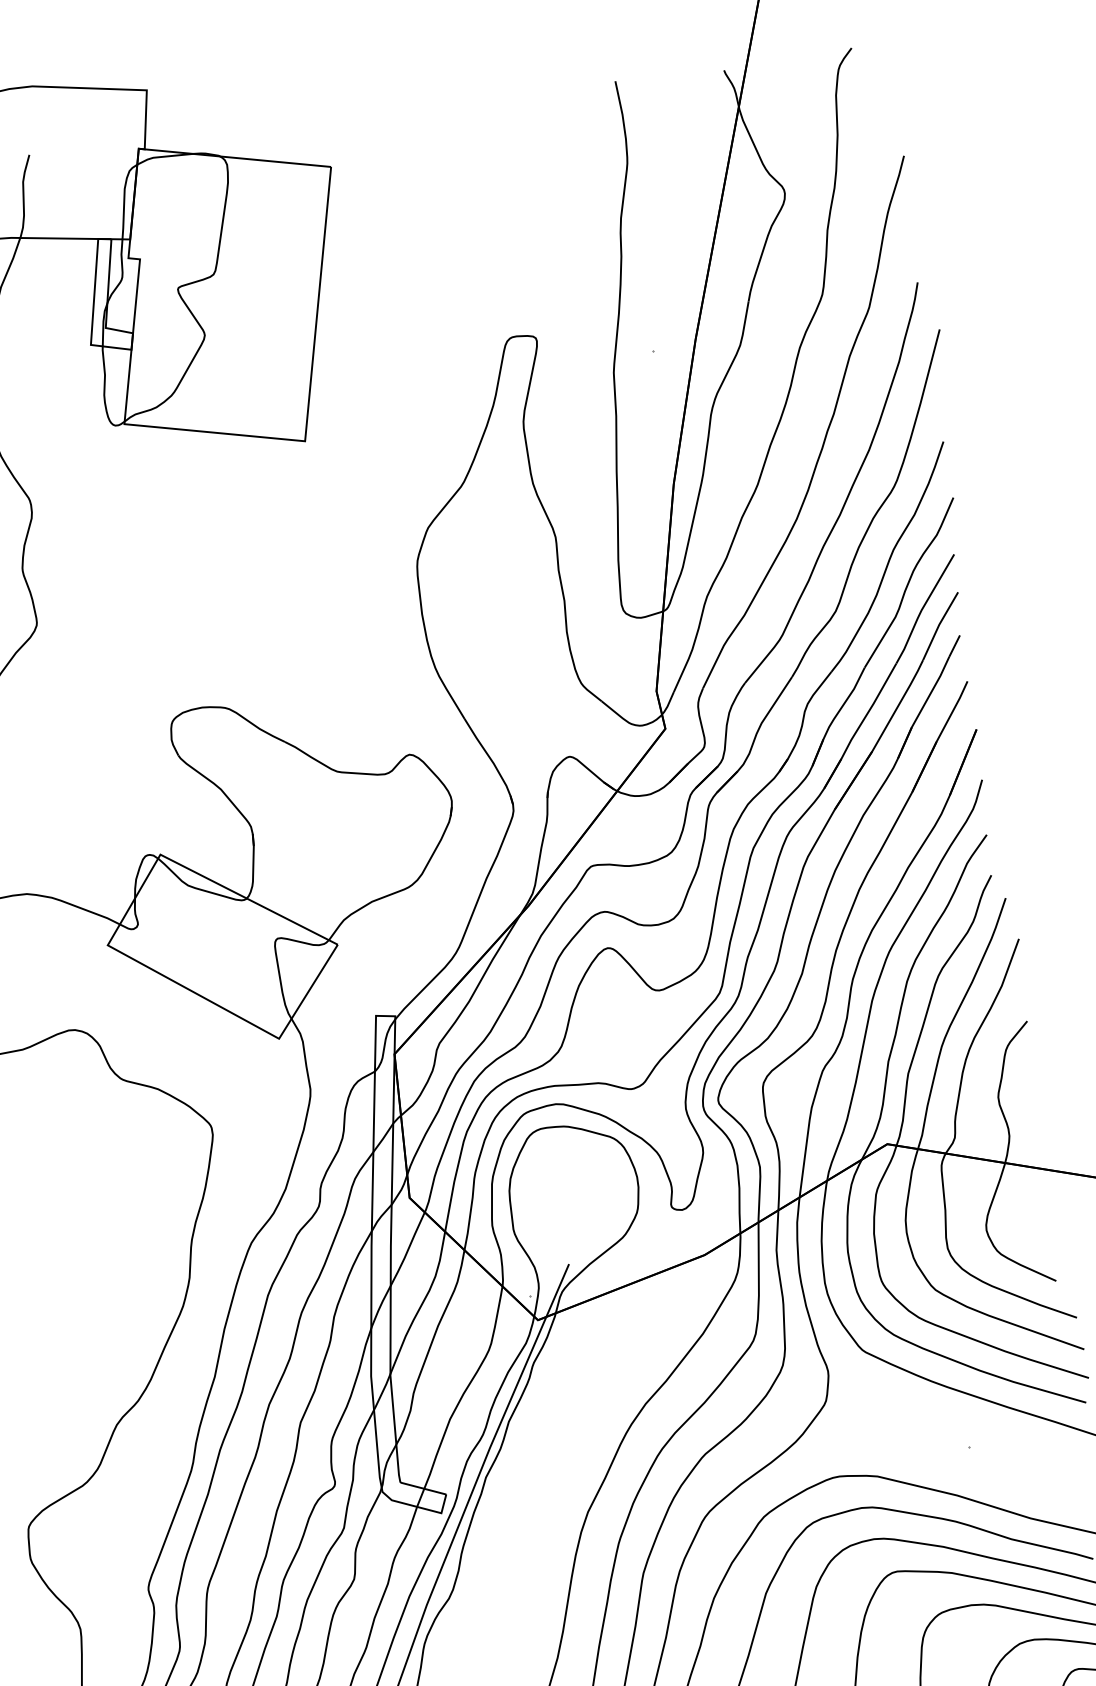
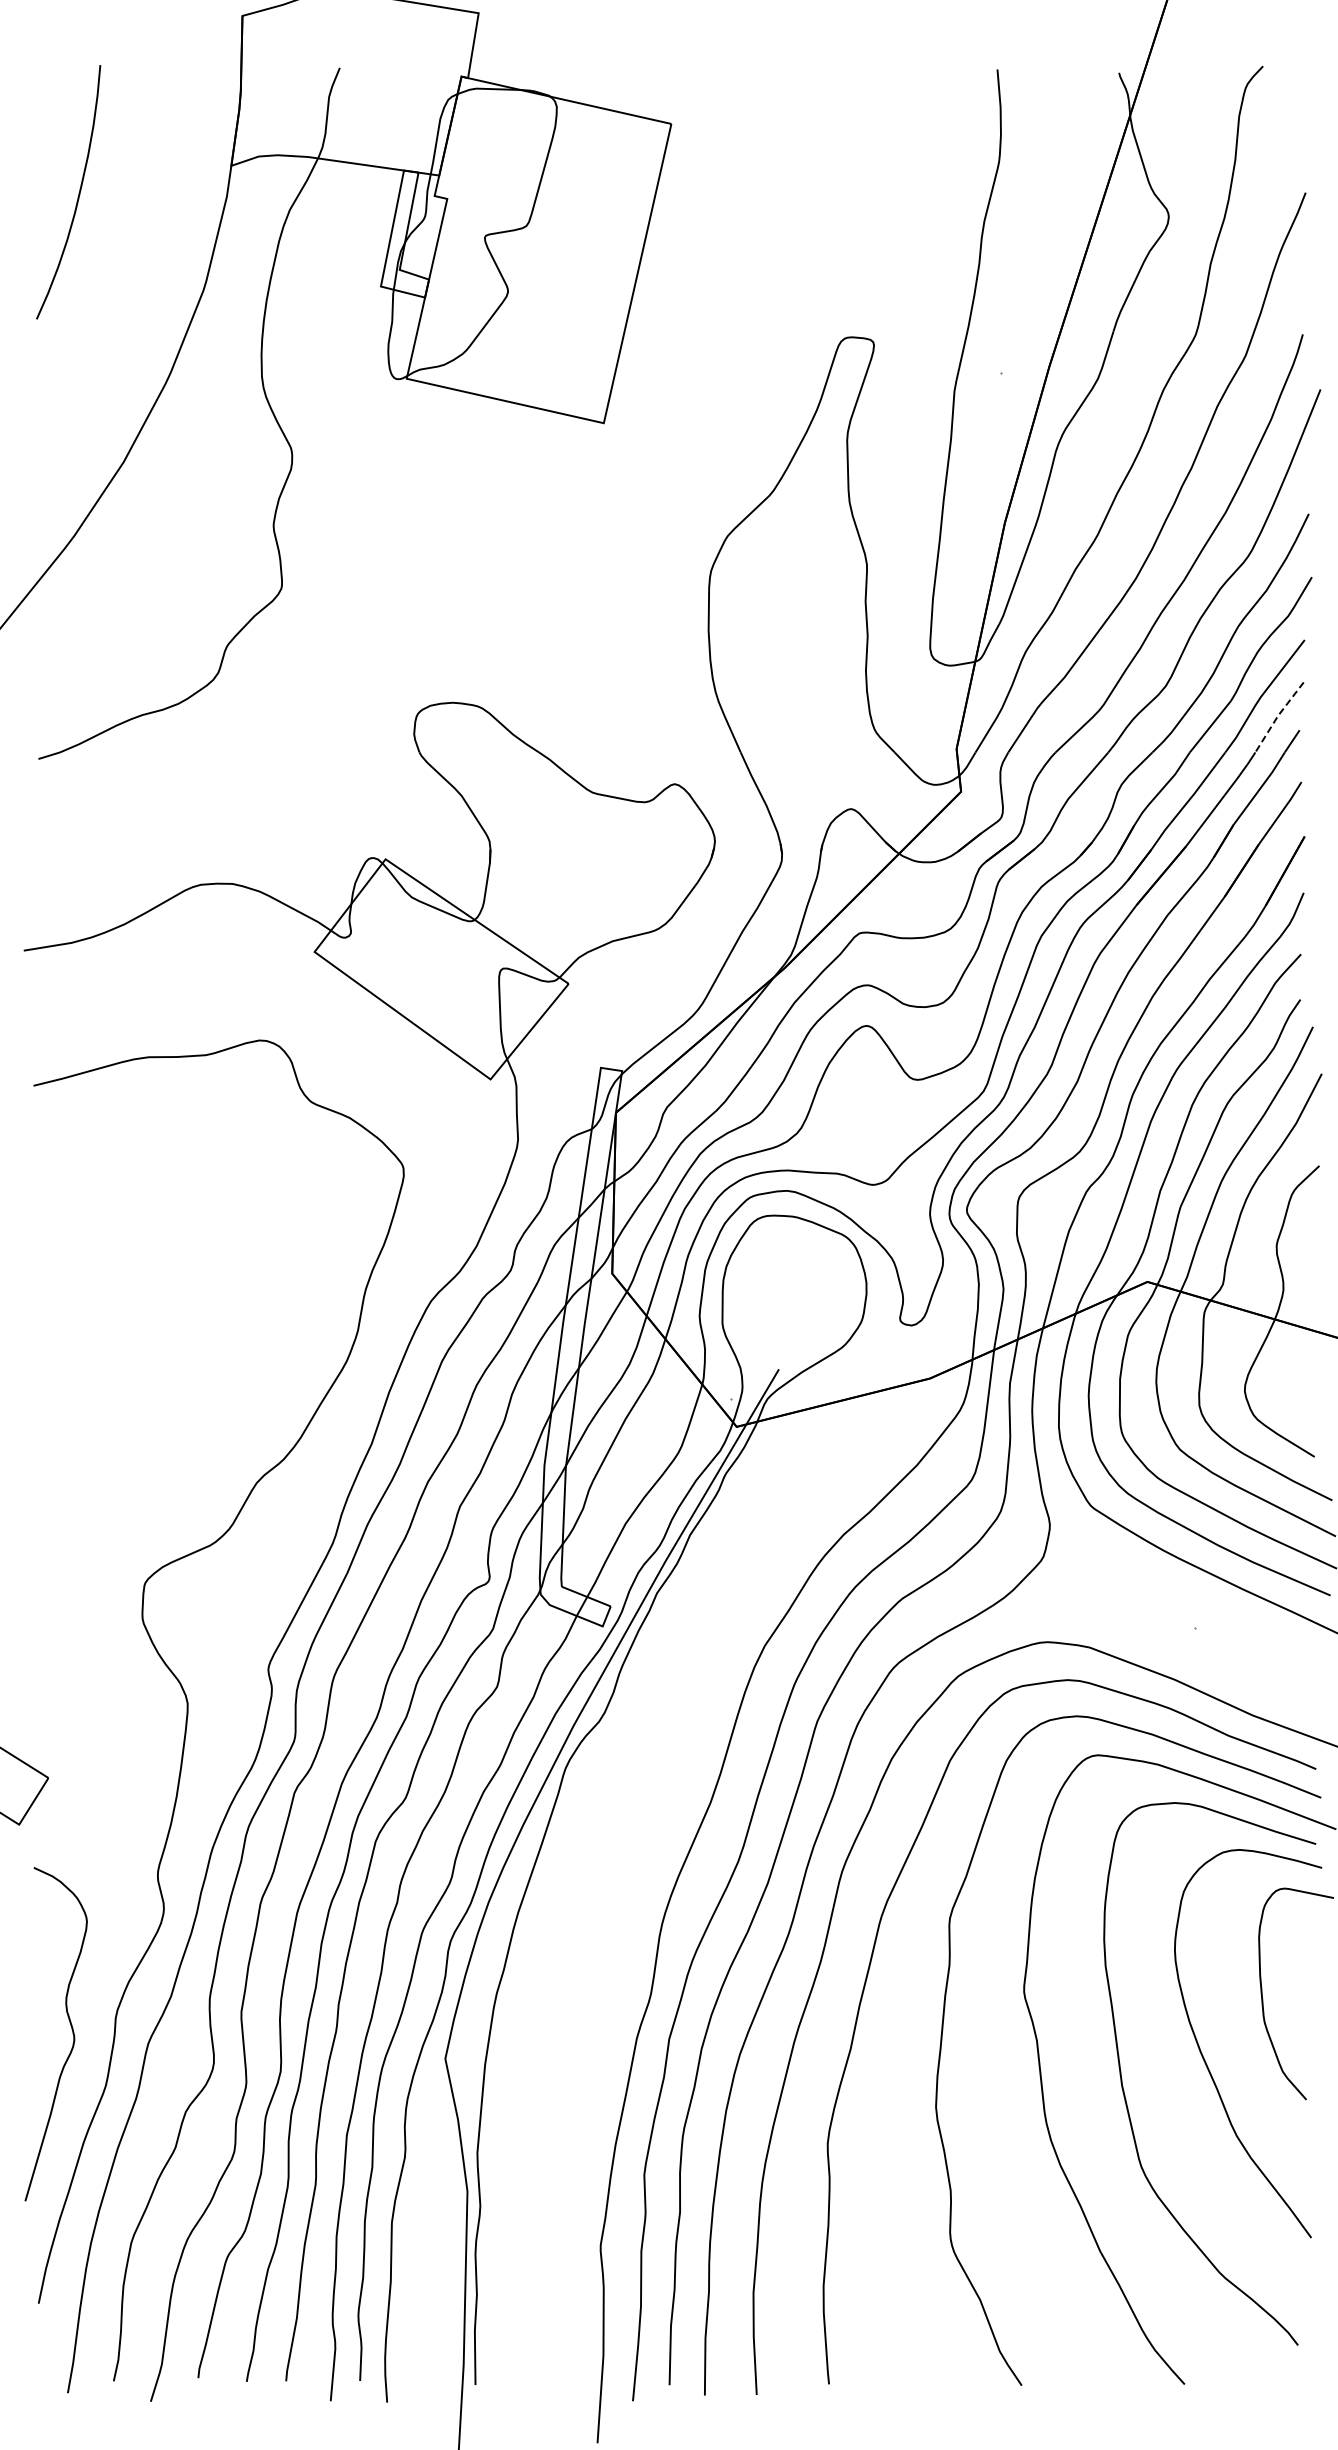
line: (938, 625) -> (1277, 716), solid -> dashed

